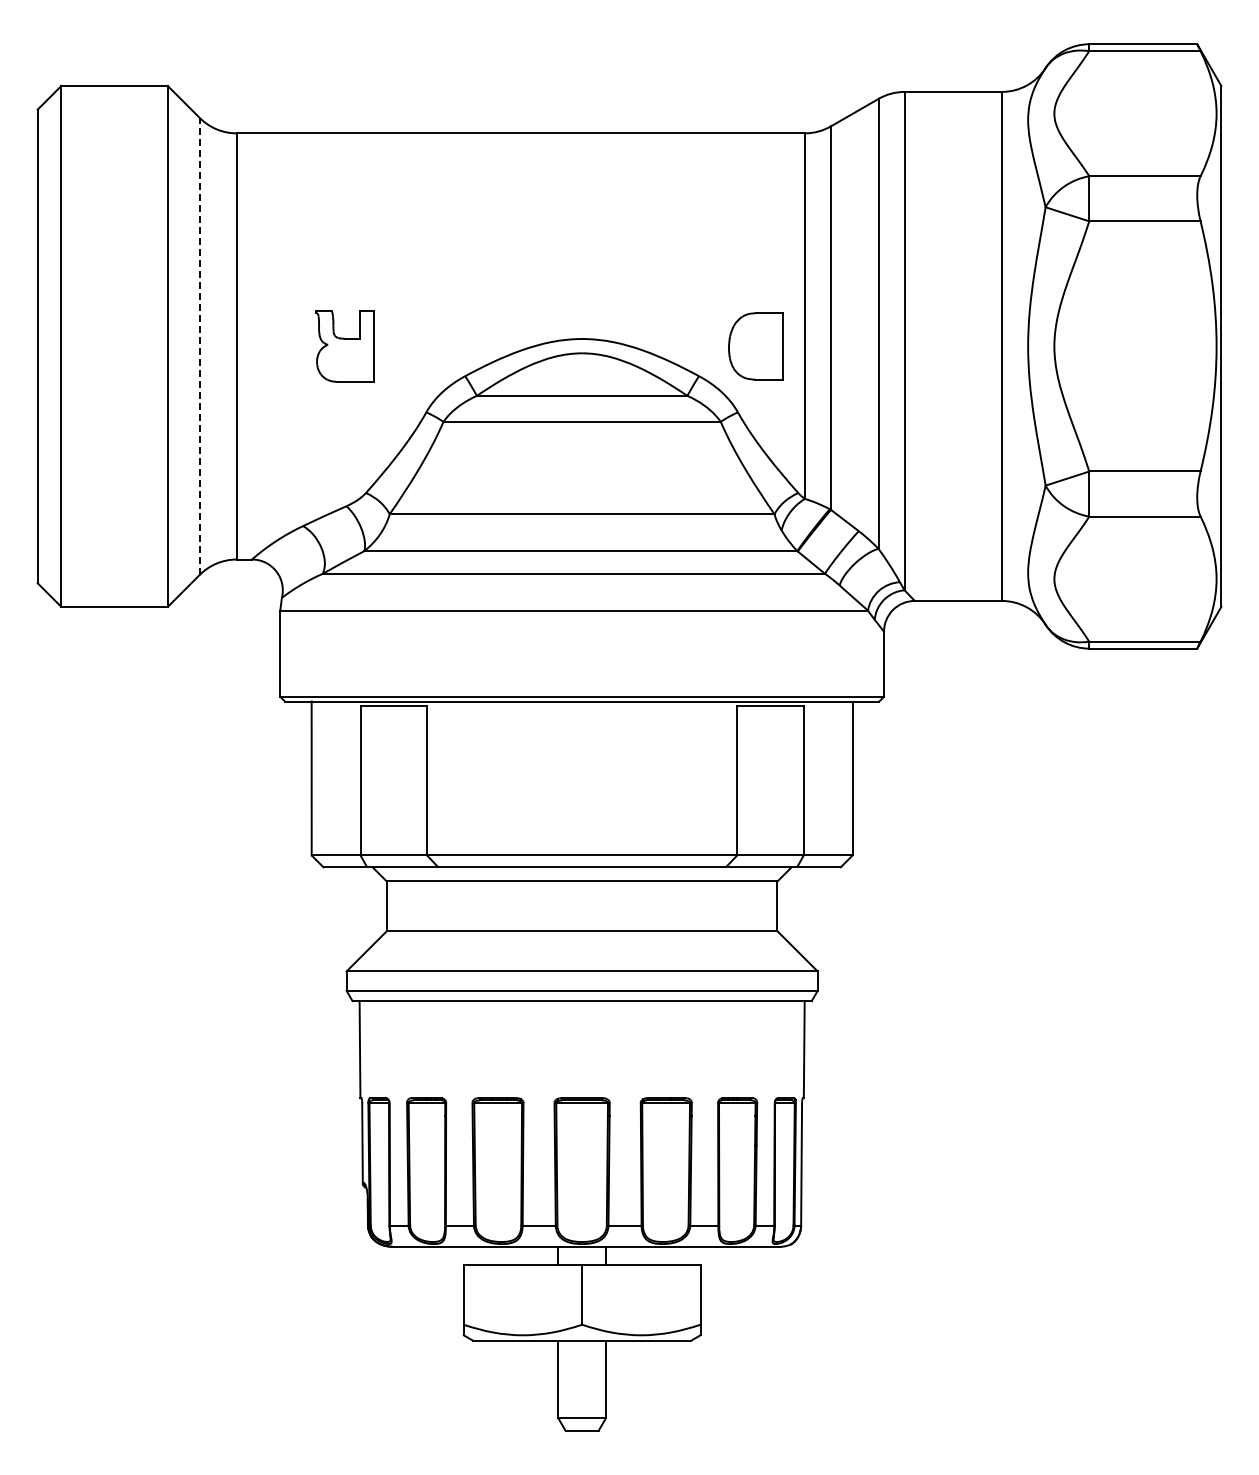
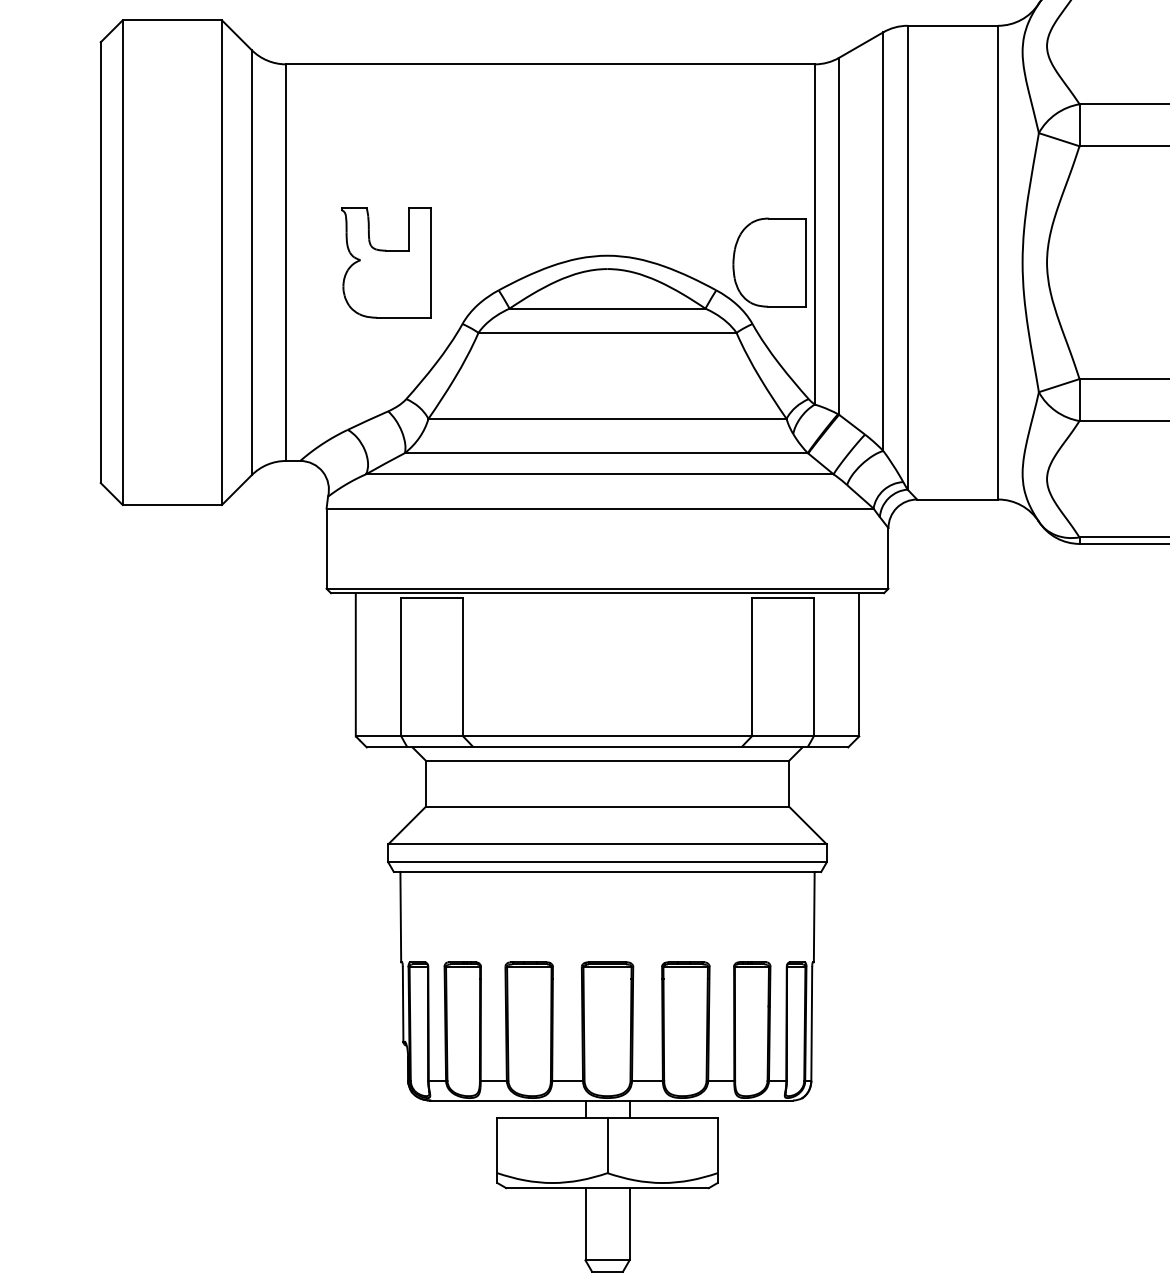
line: (199, 345) -> (251, 261), dashed -> solid
part: (344, 346) -> (386, 262), size x1.67
part: (755, 346) -> (768, 262), size x1.43

